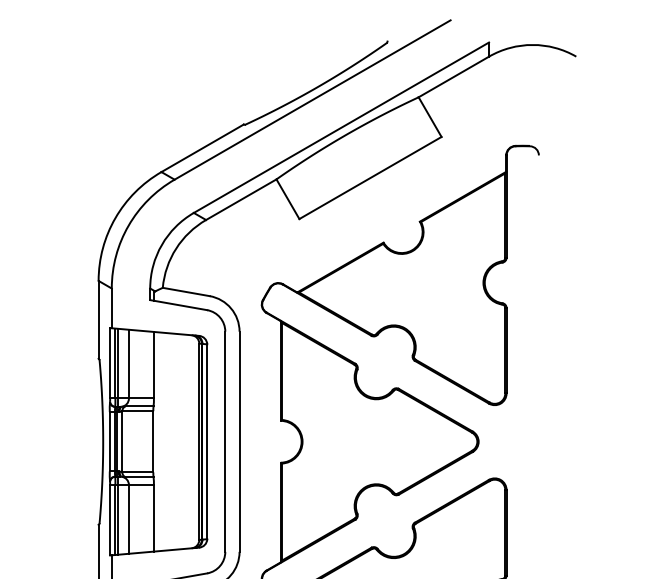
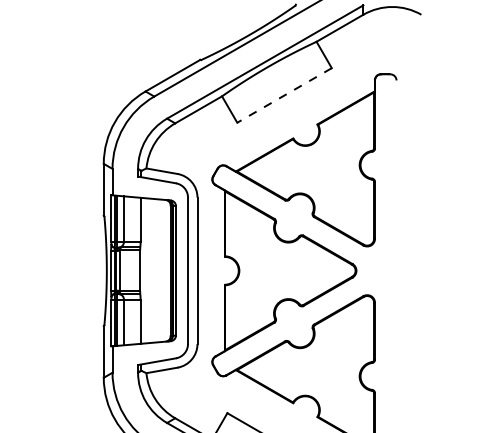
line: (370, 178) -> (284, 95), solid -> dashed

